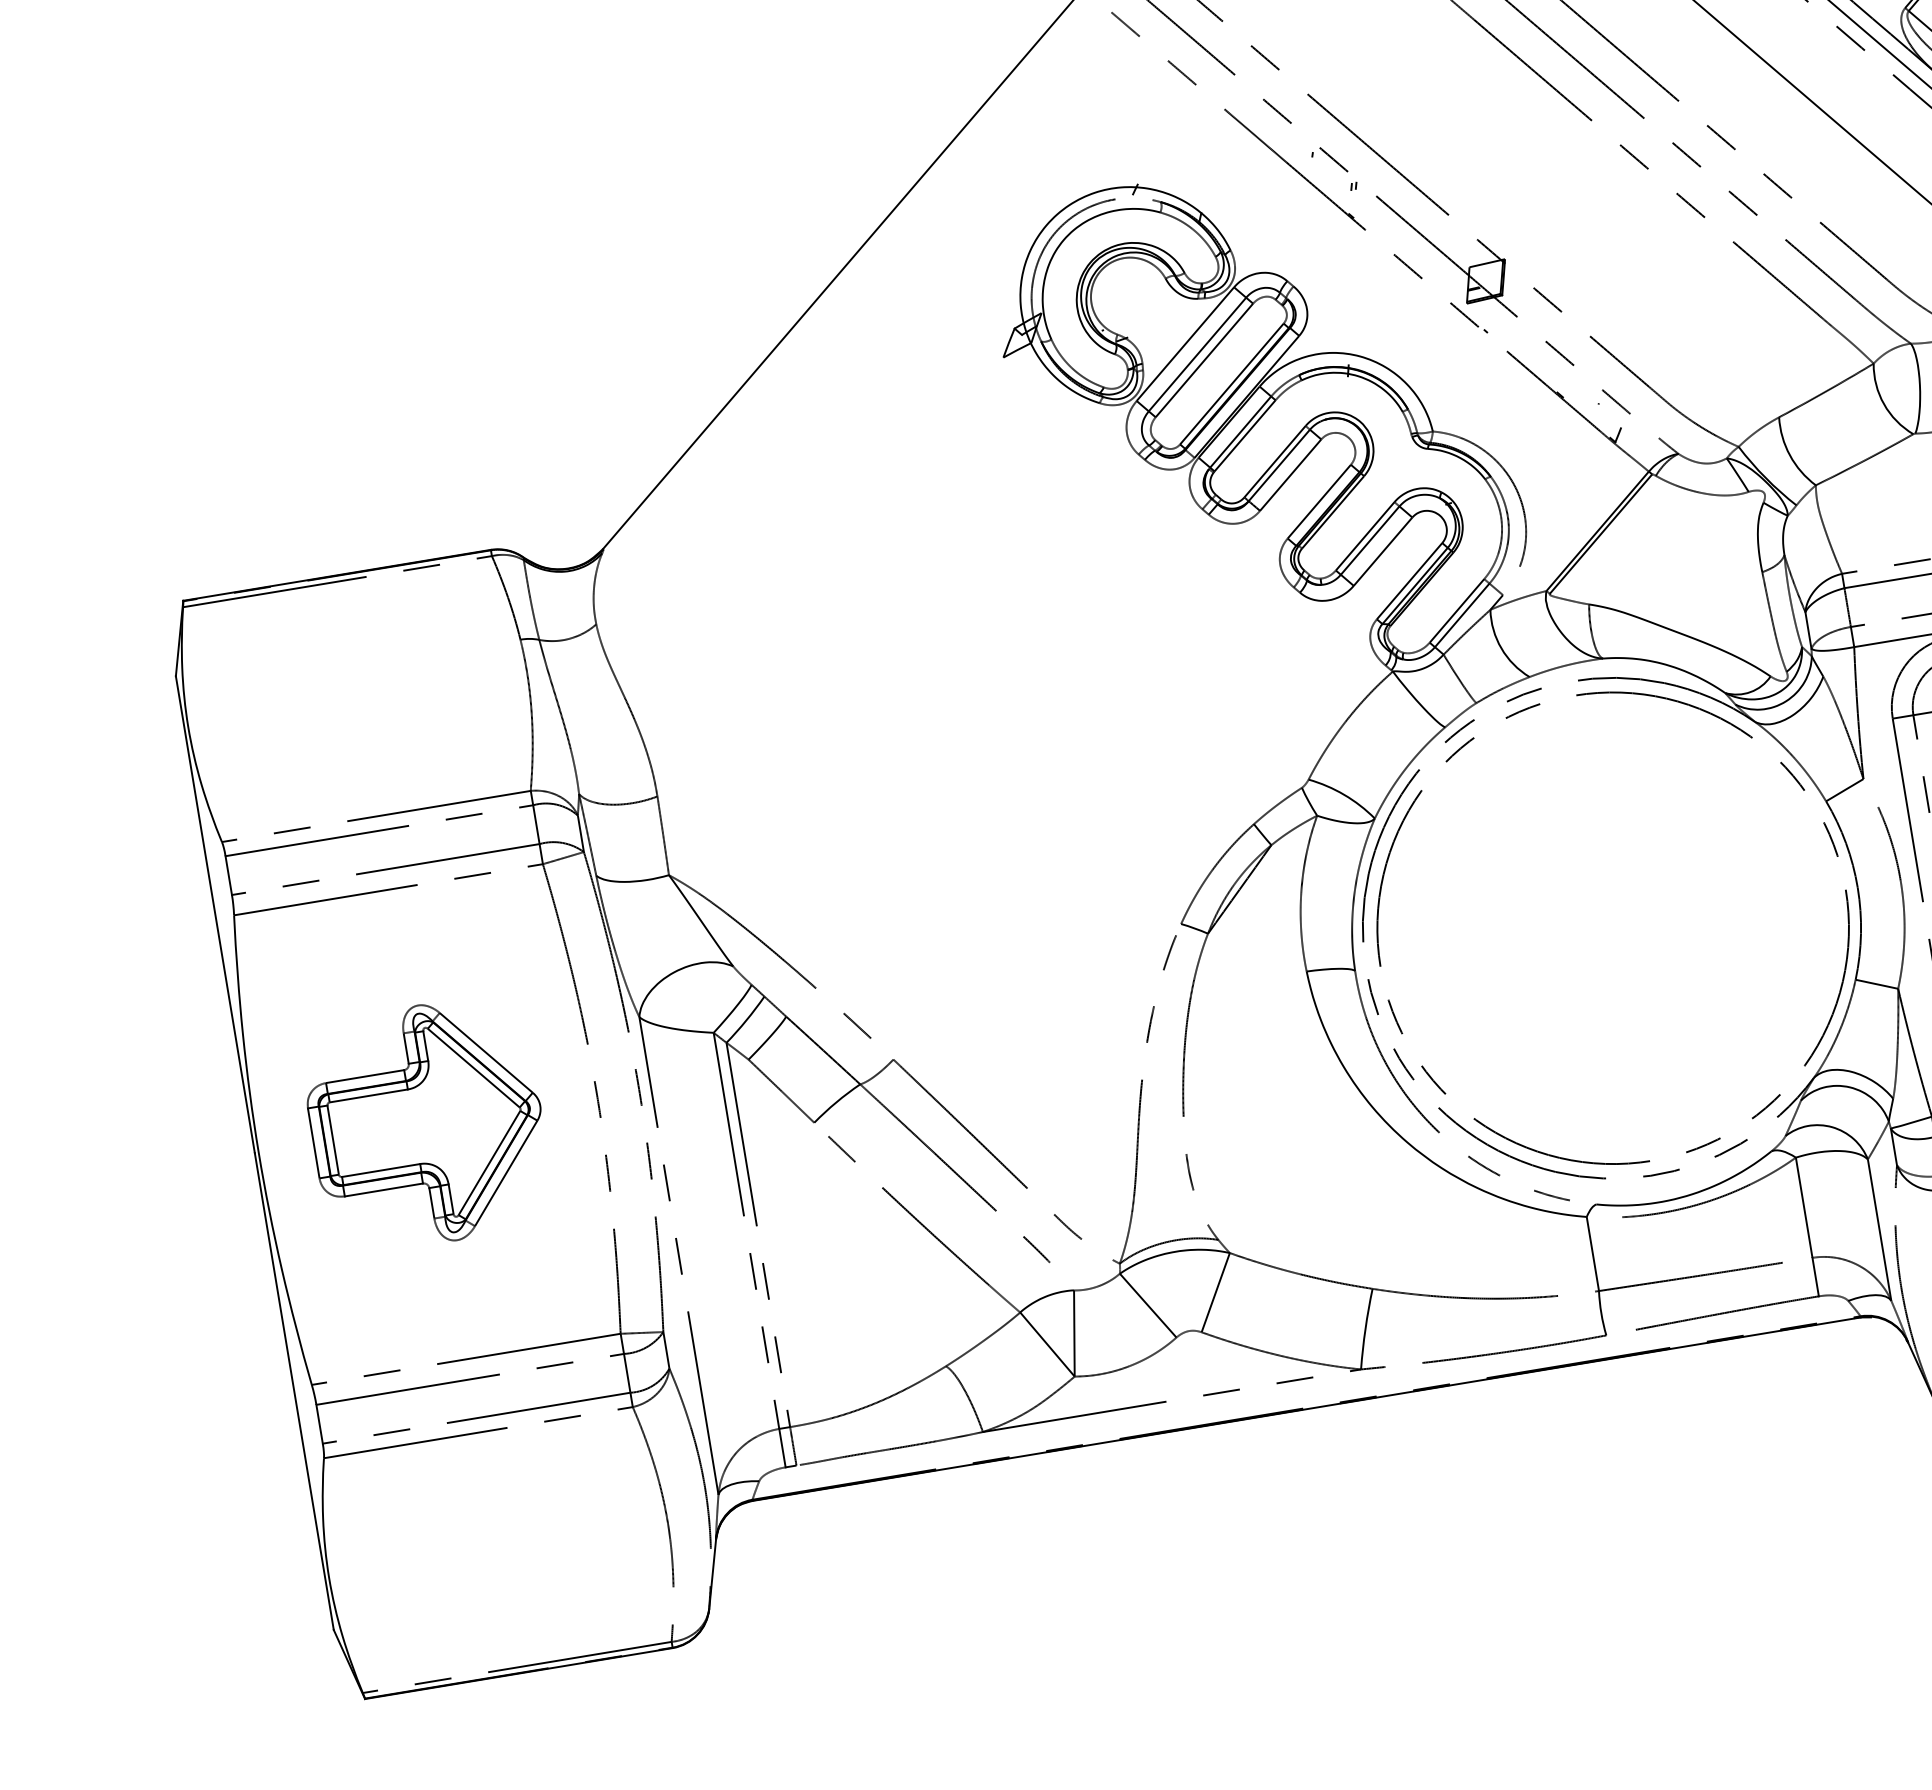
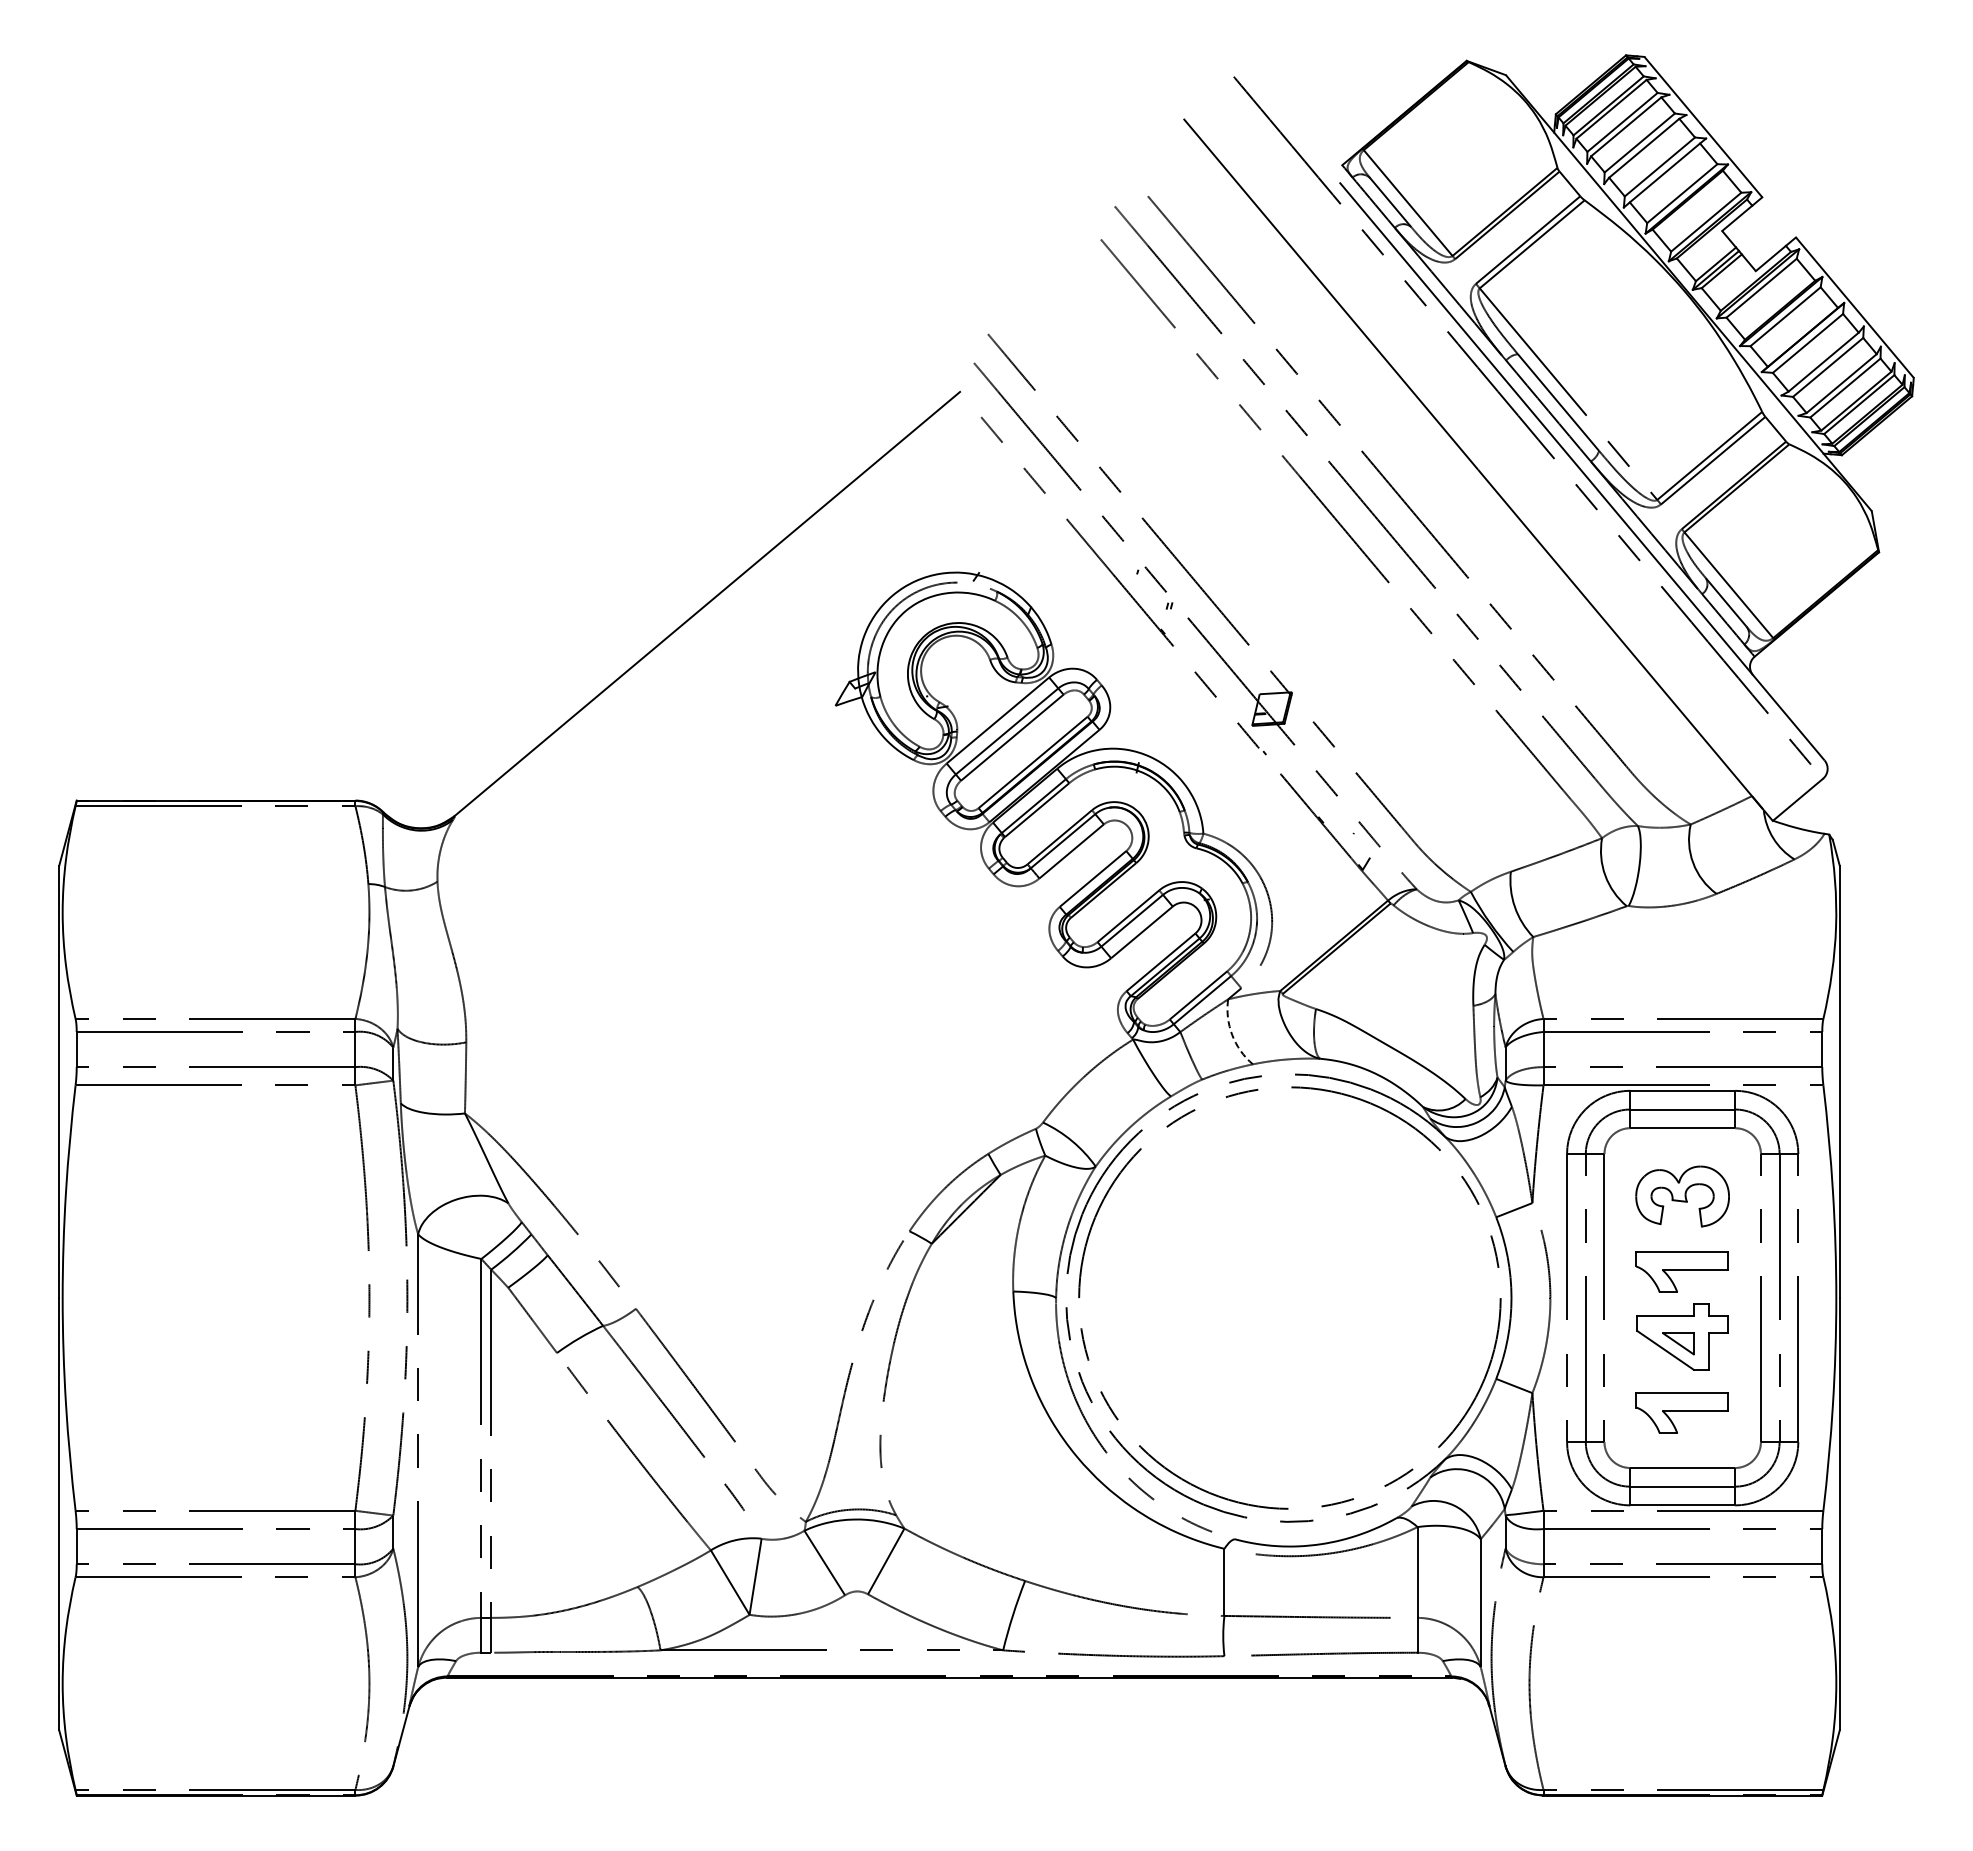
arc: (1501, 648) -> (1232, 1035), solid -> dashed
part: (426, 1124) -> (214, 1297), removed

